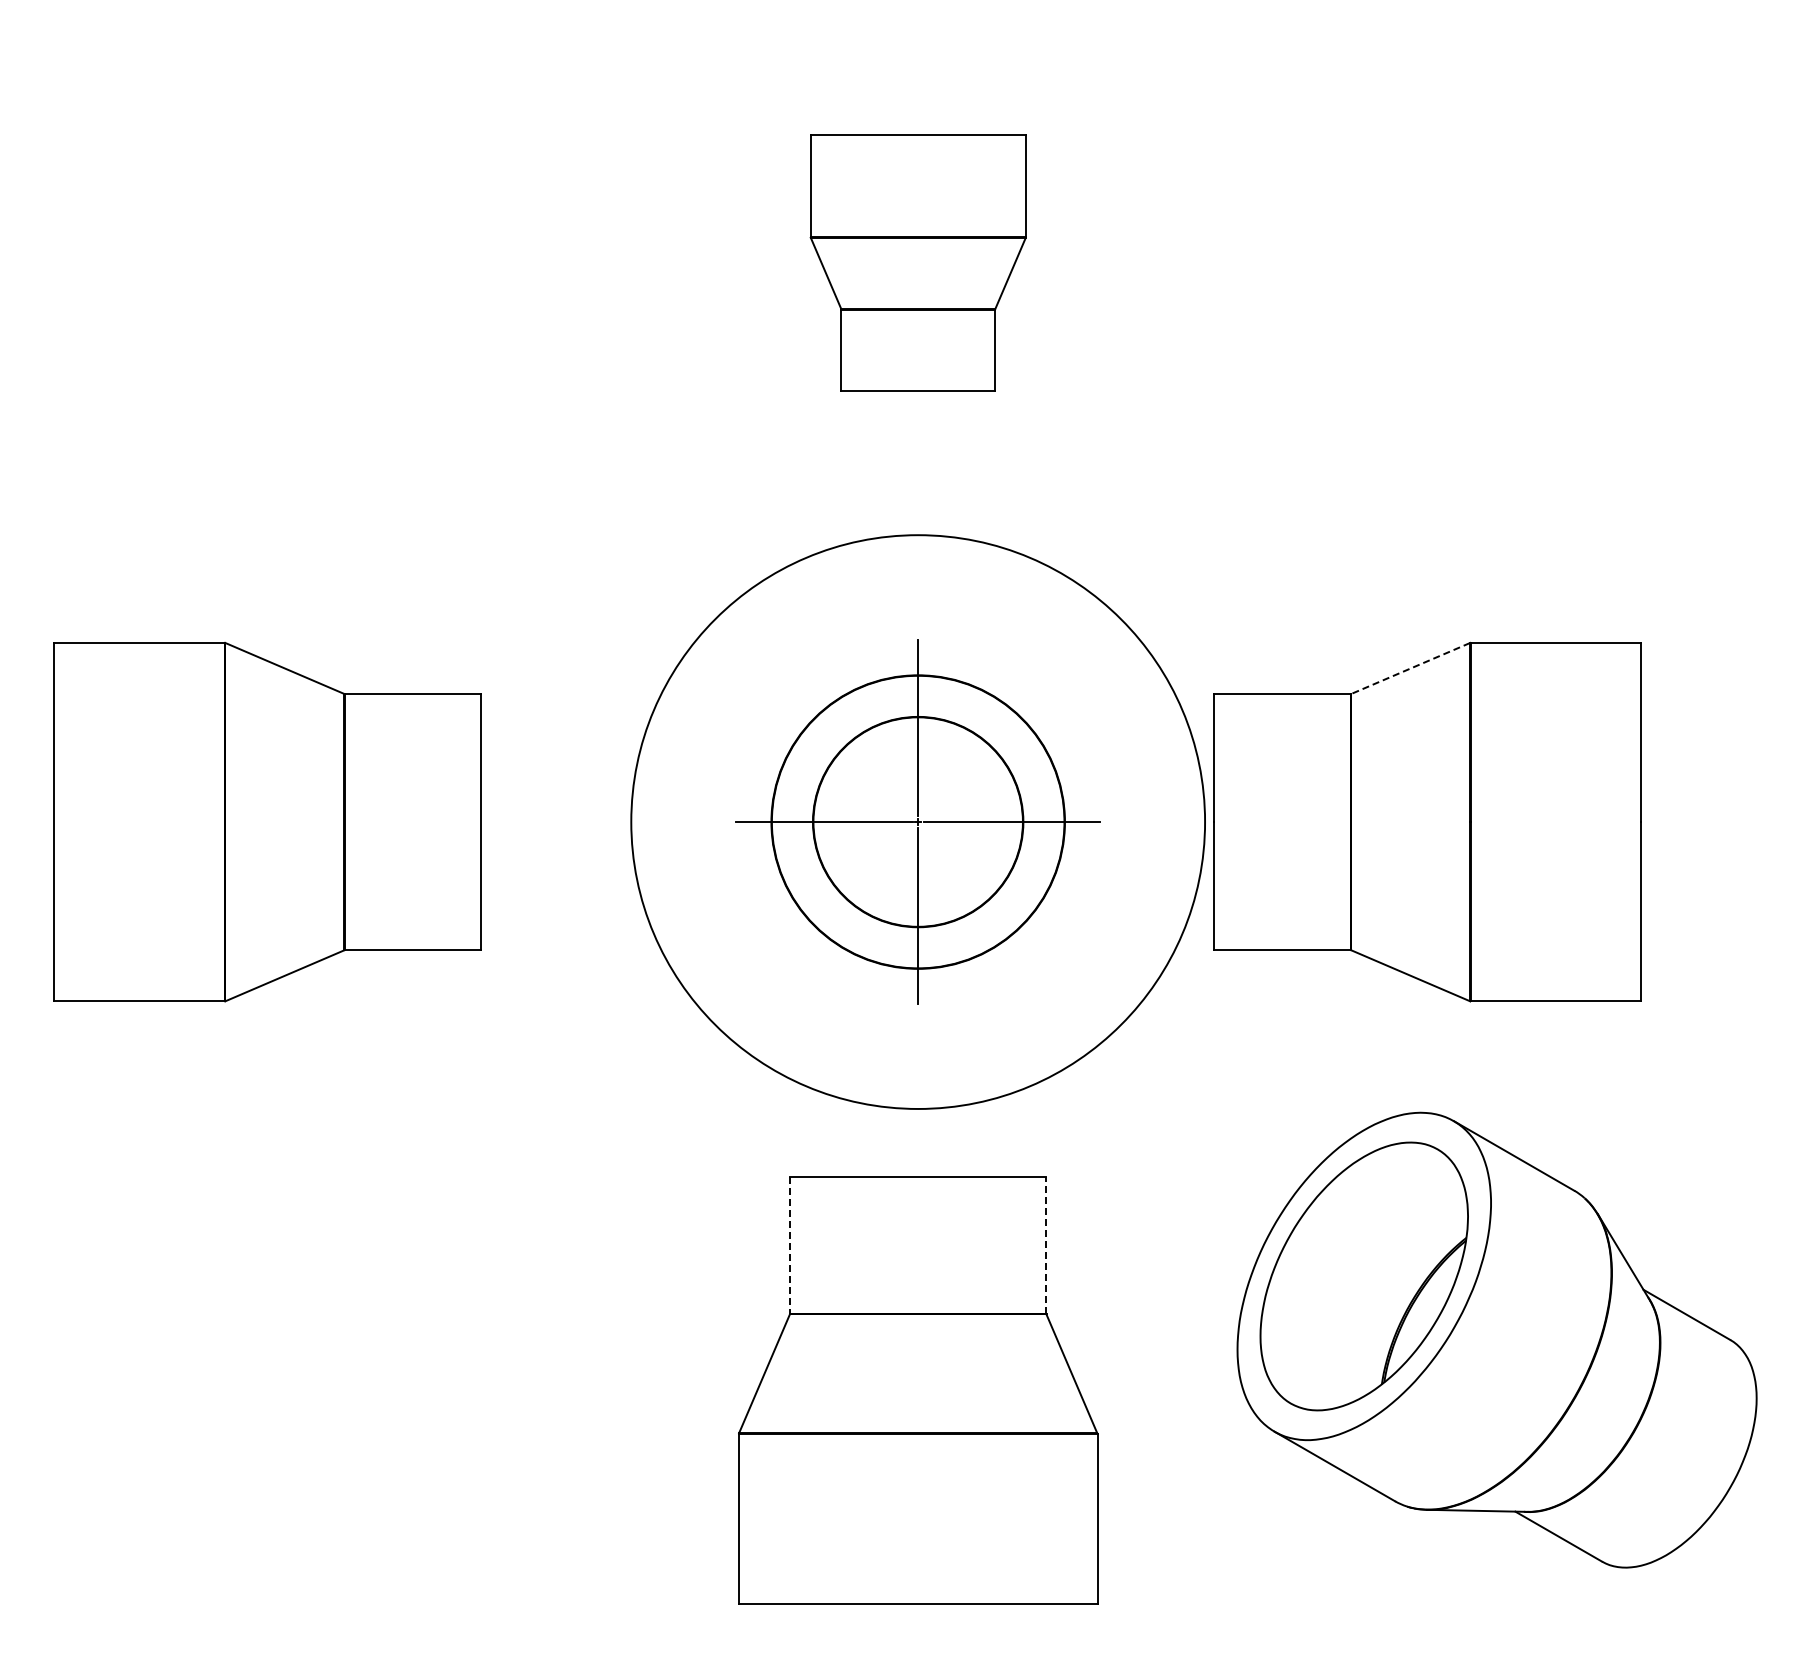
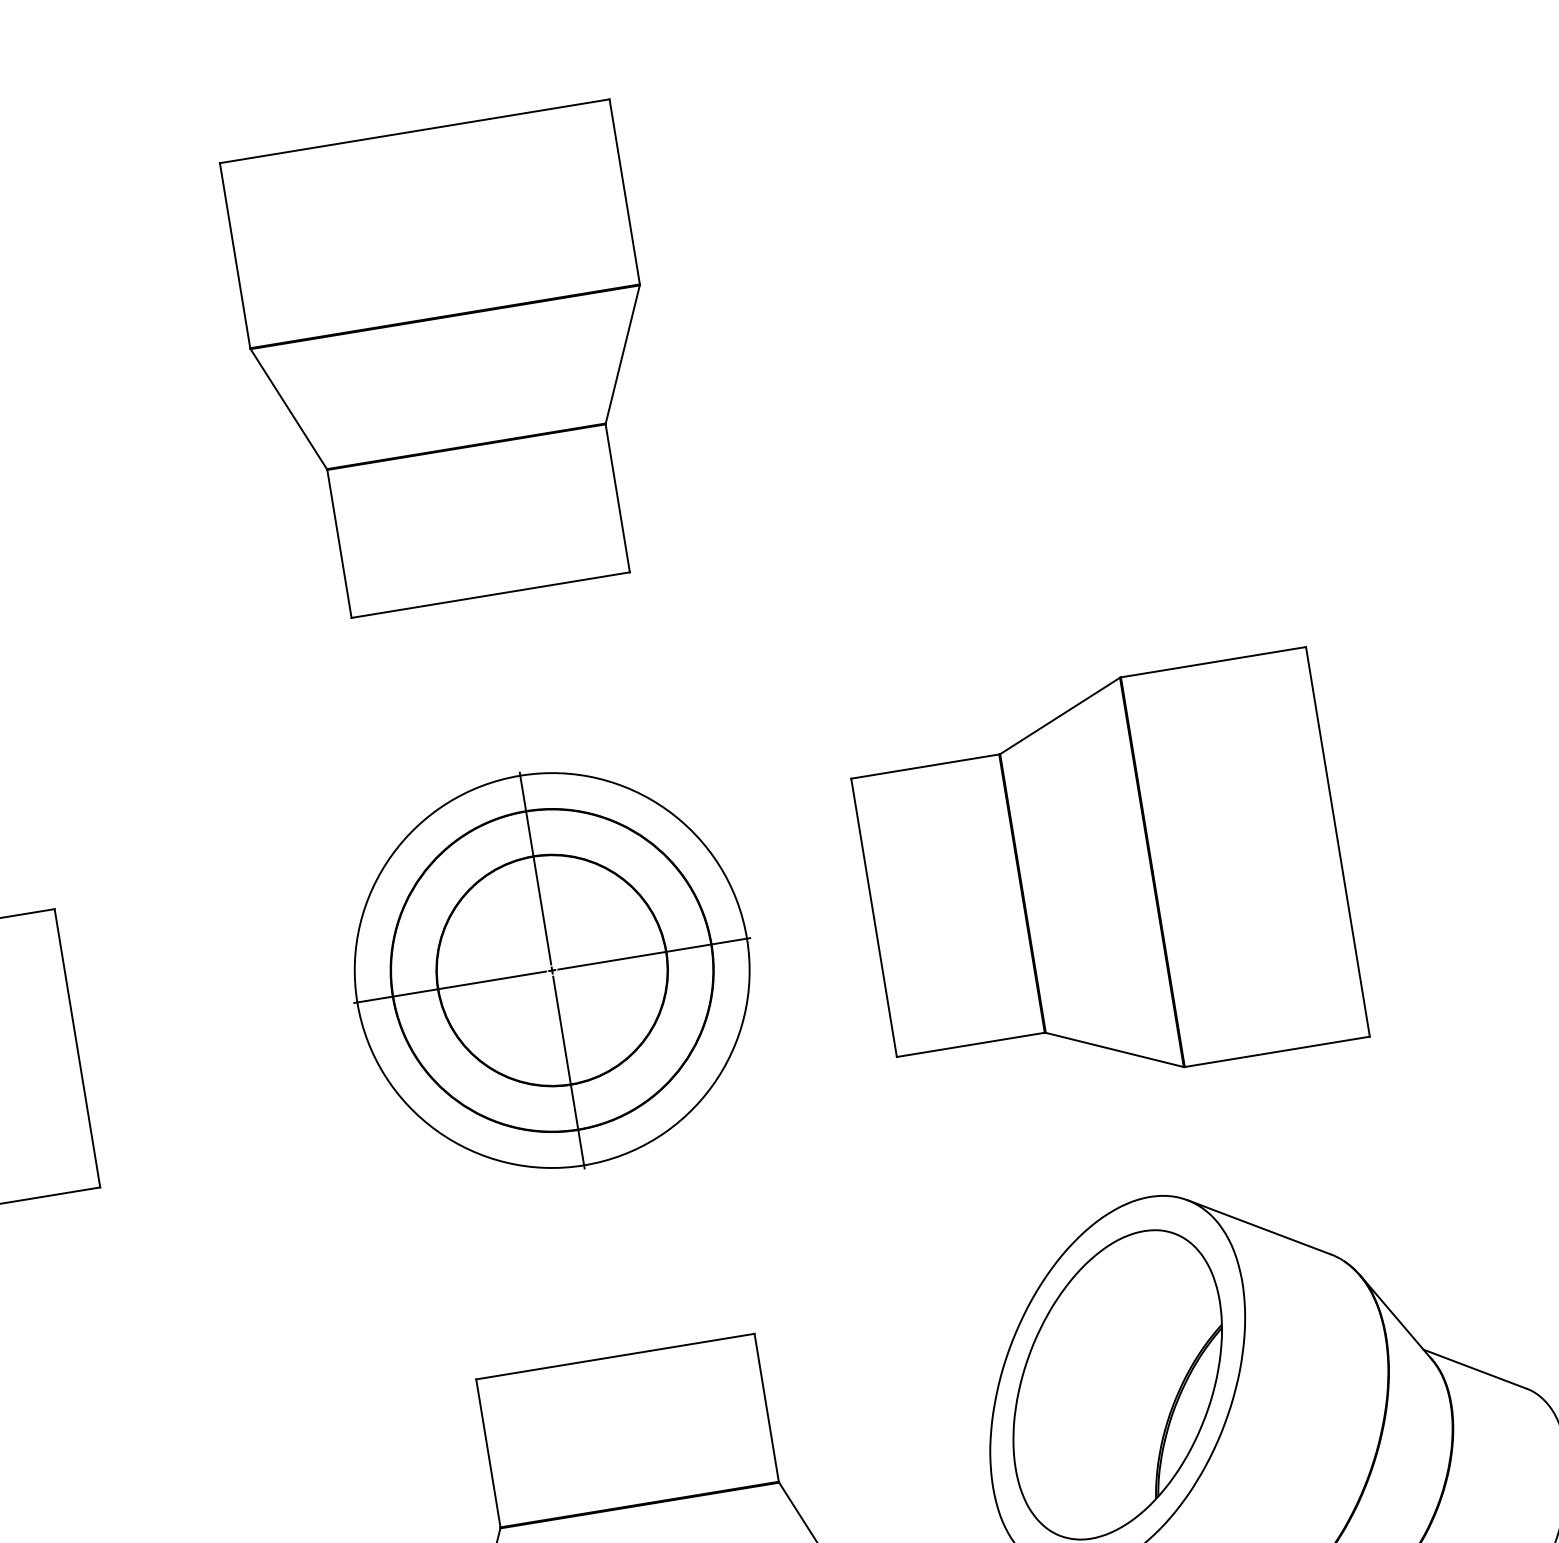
part: (918, 263) -> (453, 363), size x1.67
line: (1410, 668) -> (1059, 716), dashed -> solid
circle: (917, 821) -> (551, 970), size x0.62
line: (1046, 1244) -> (766, 1406), dashed -> solid
line: (790, 1245) -> (488, 1453), dashed -> solid

